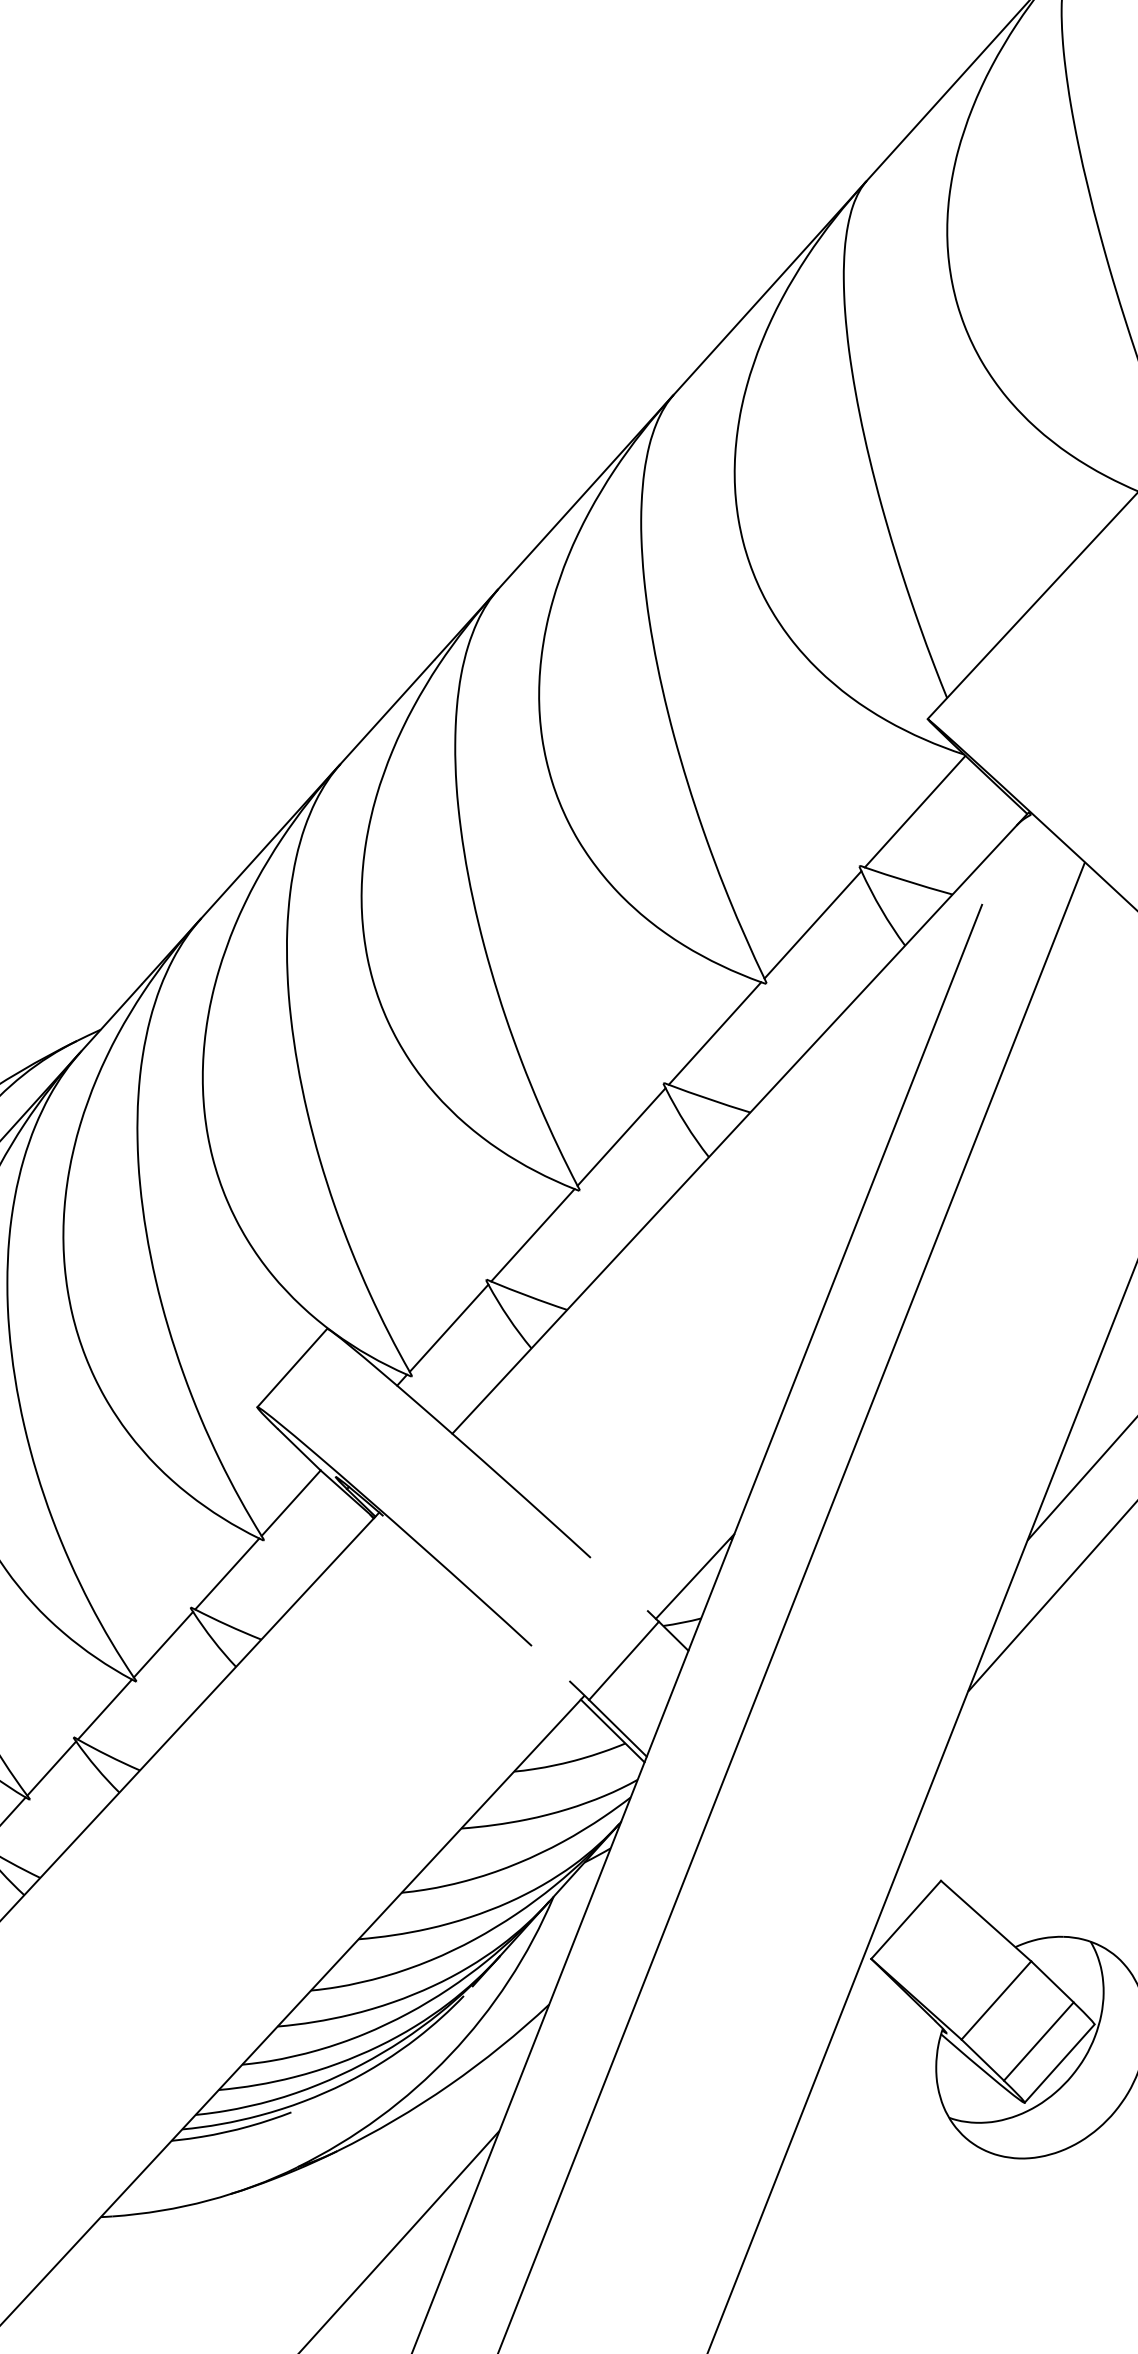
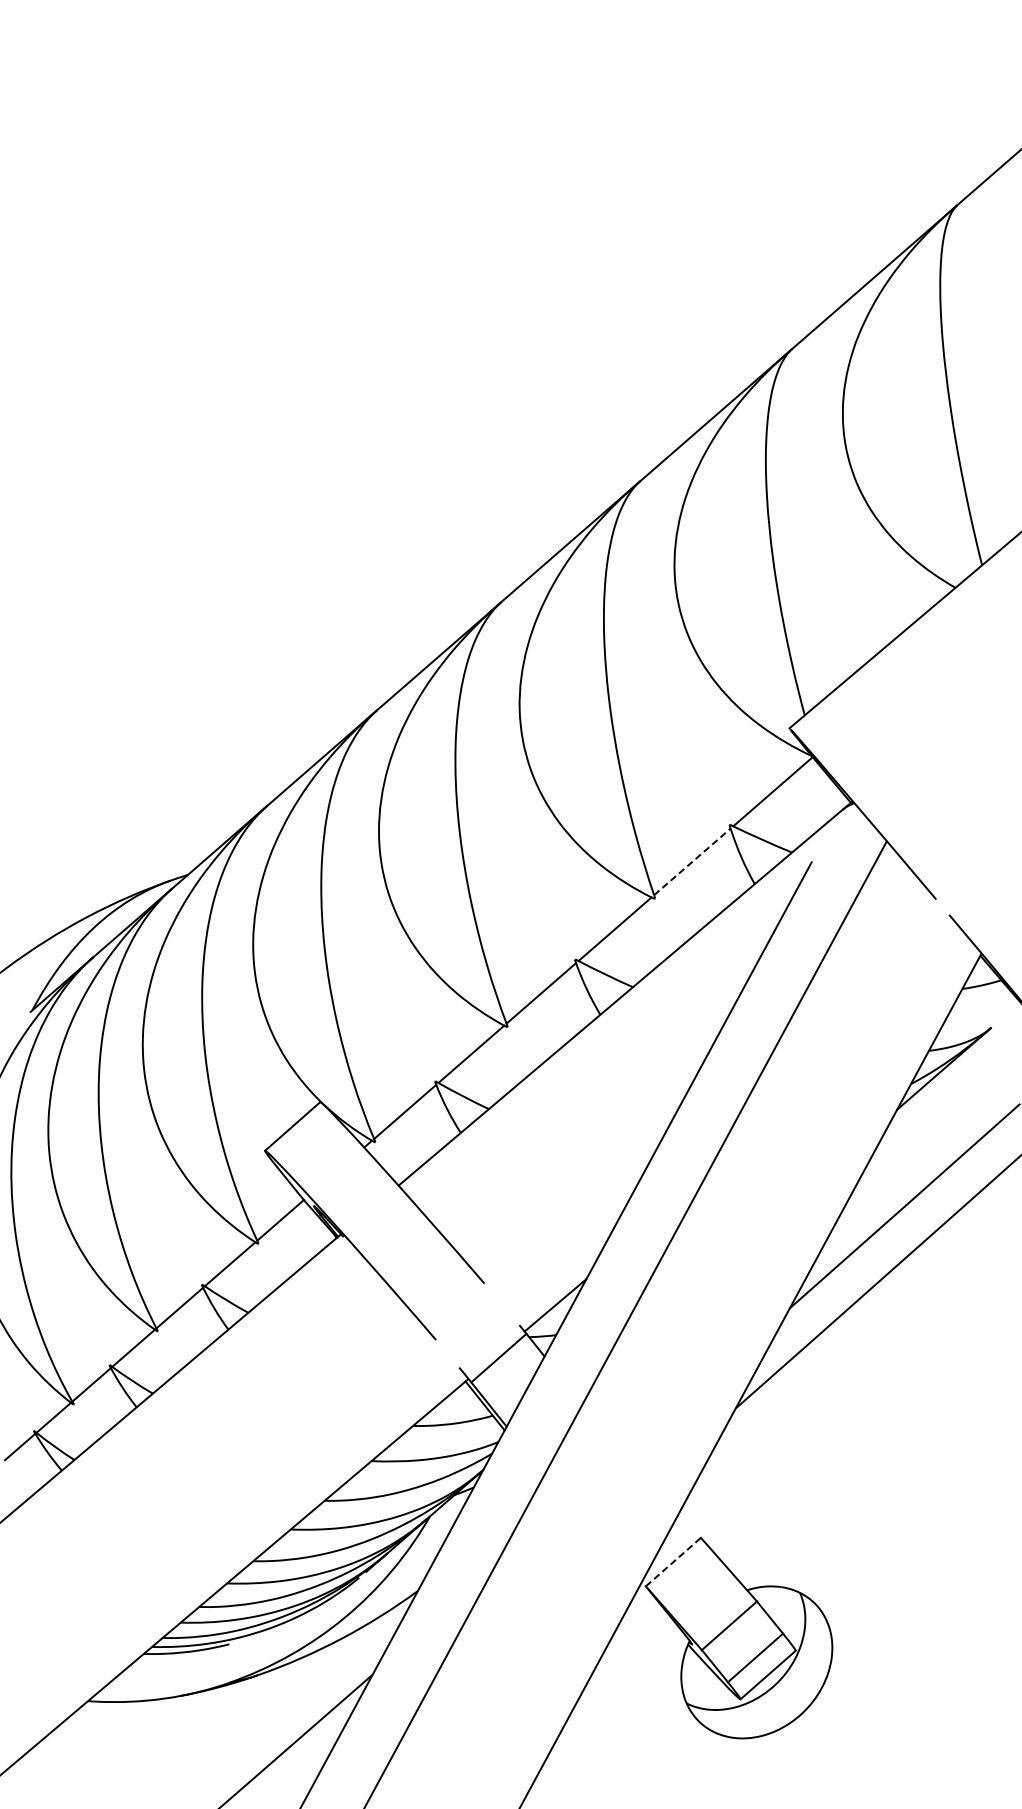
line: (813, 924) -> (692, 861), solid -> dashed
line: (906, 1920) -> (673, 1562), solid -> dashed

